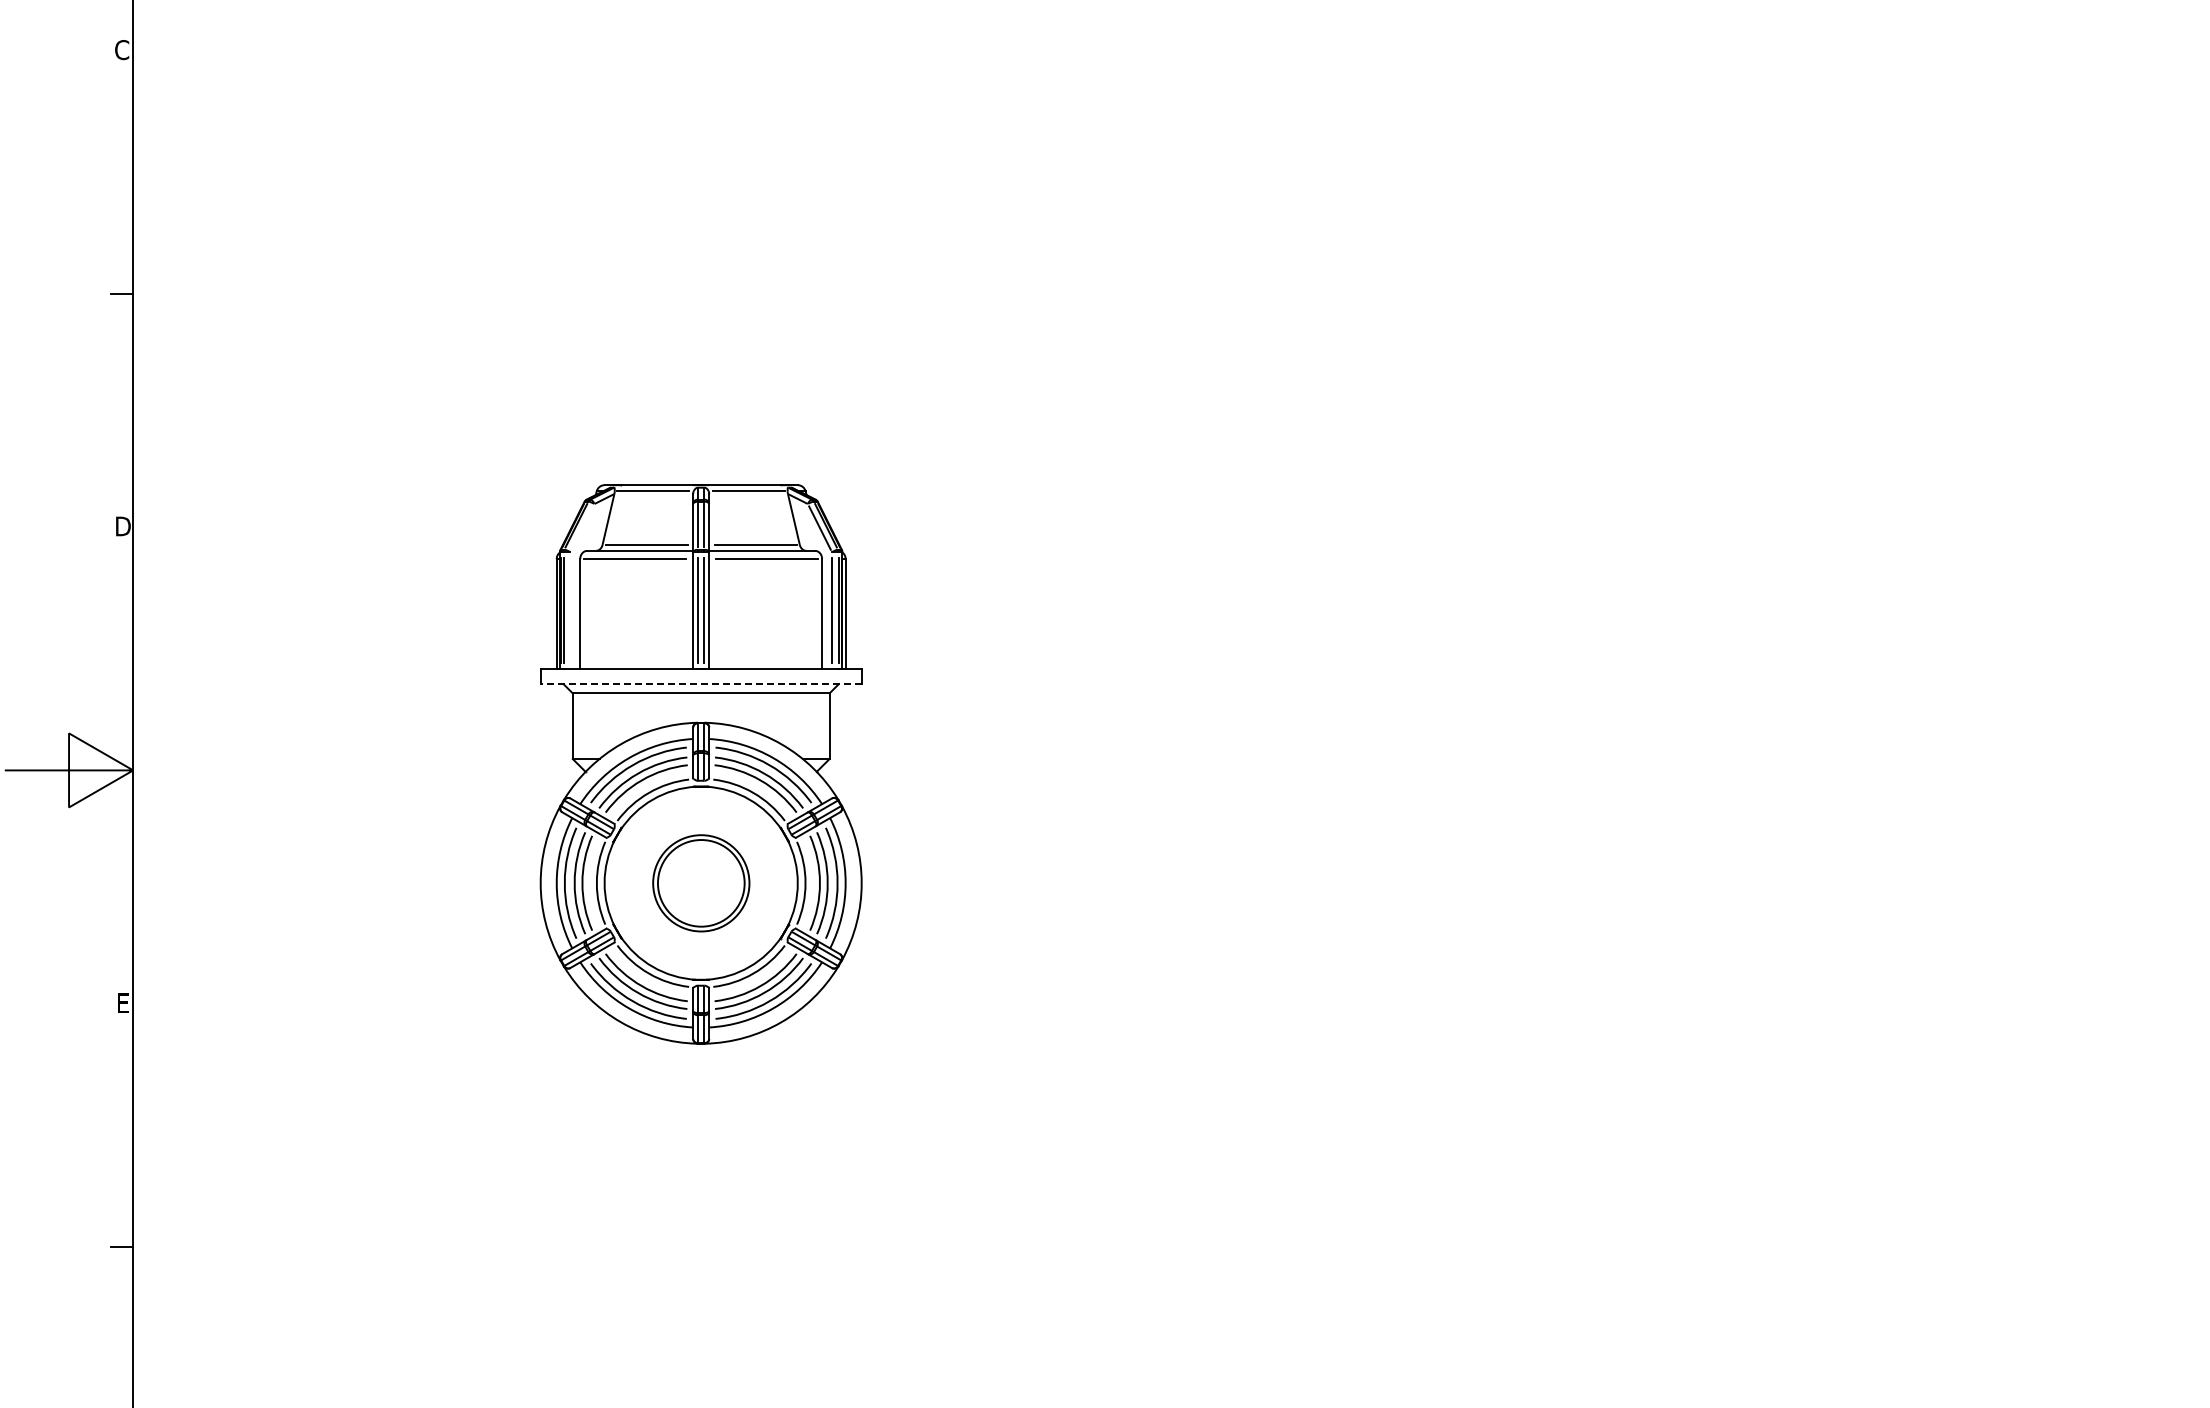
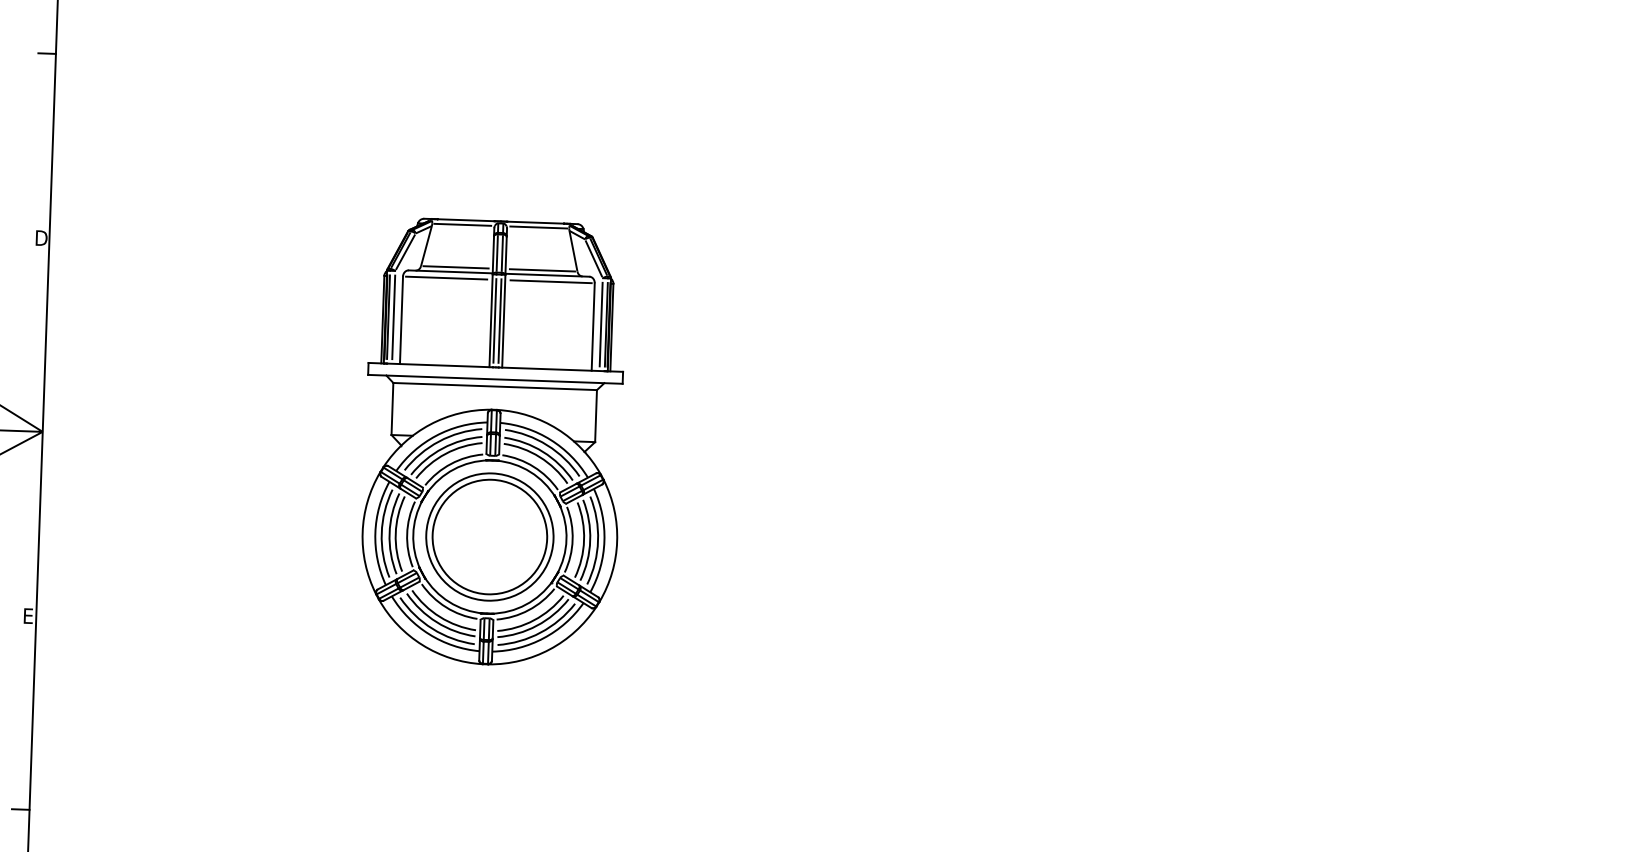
line: (582, 527) -> (405, 251), added
line: (570, 610) -> (393, 317), added
line: (701, 684) -> (495, 379), dashed -> solid
part: (701, 883) -> (490, 537), size x1.67

